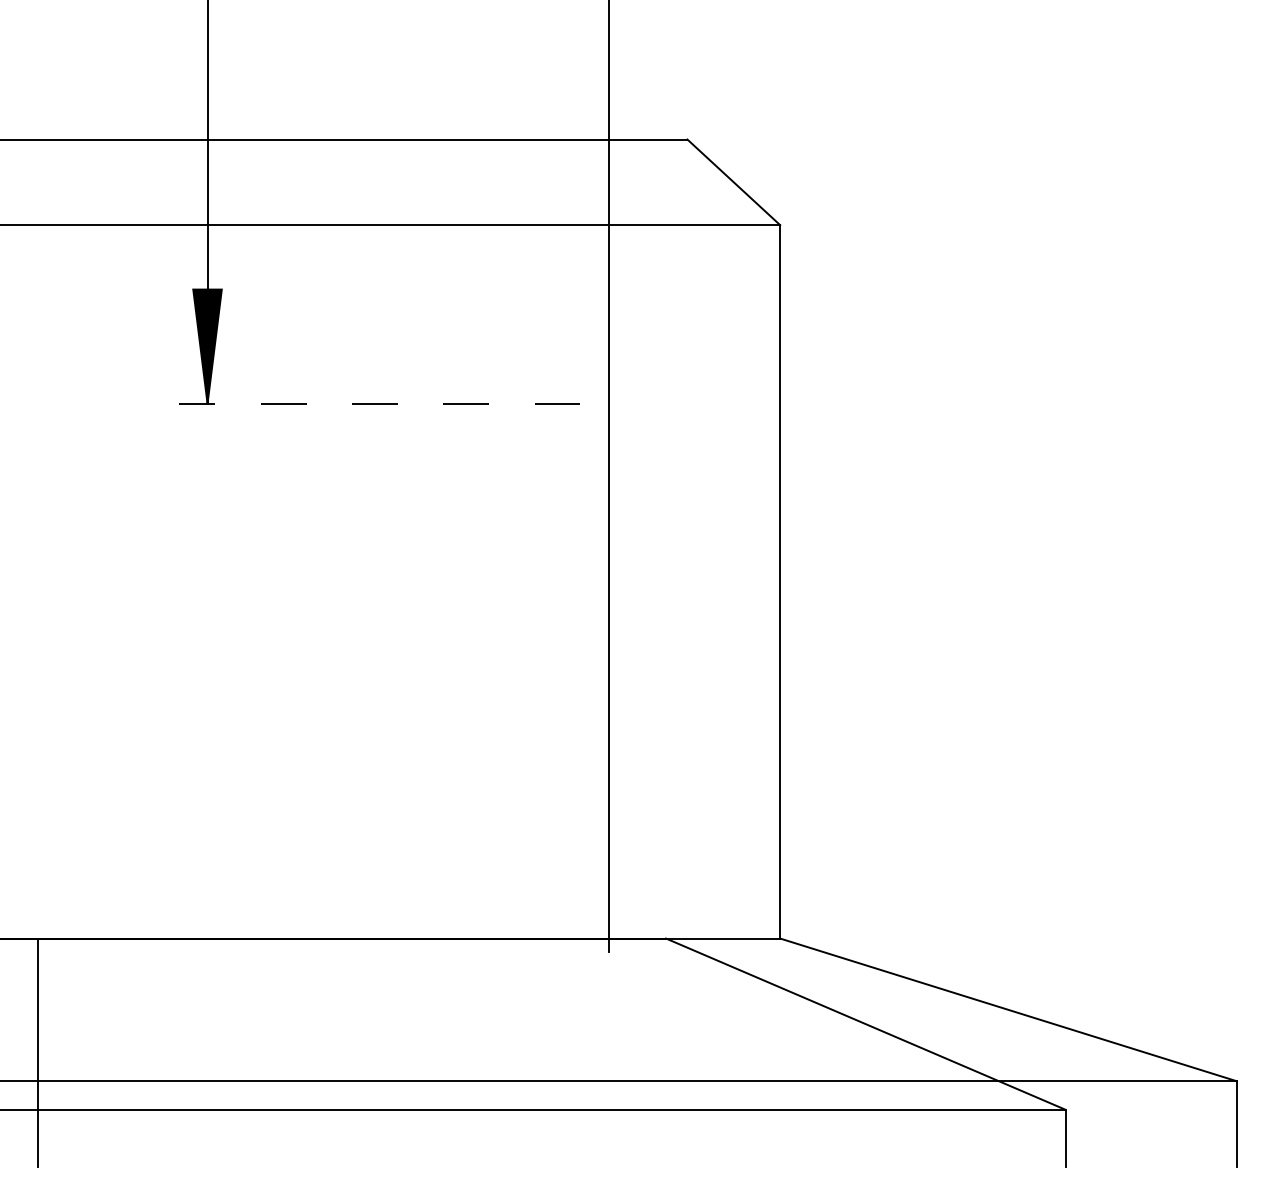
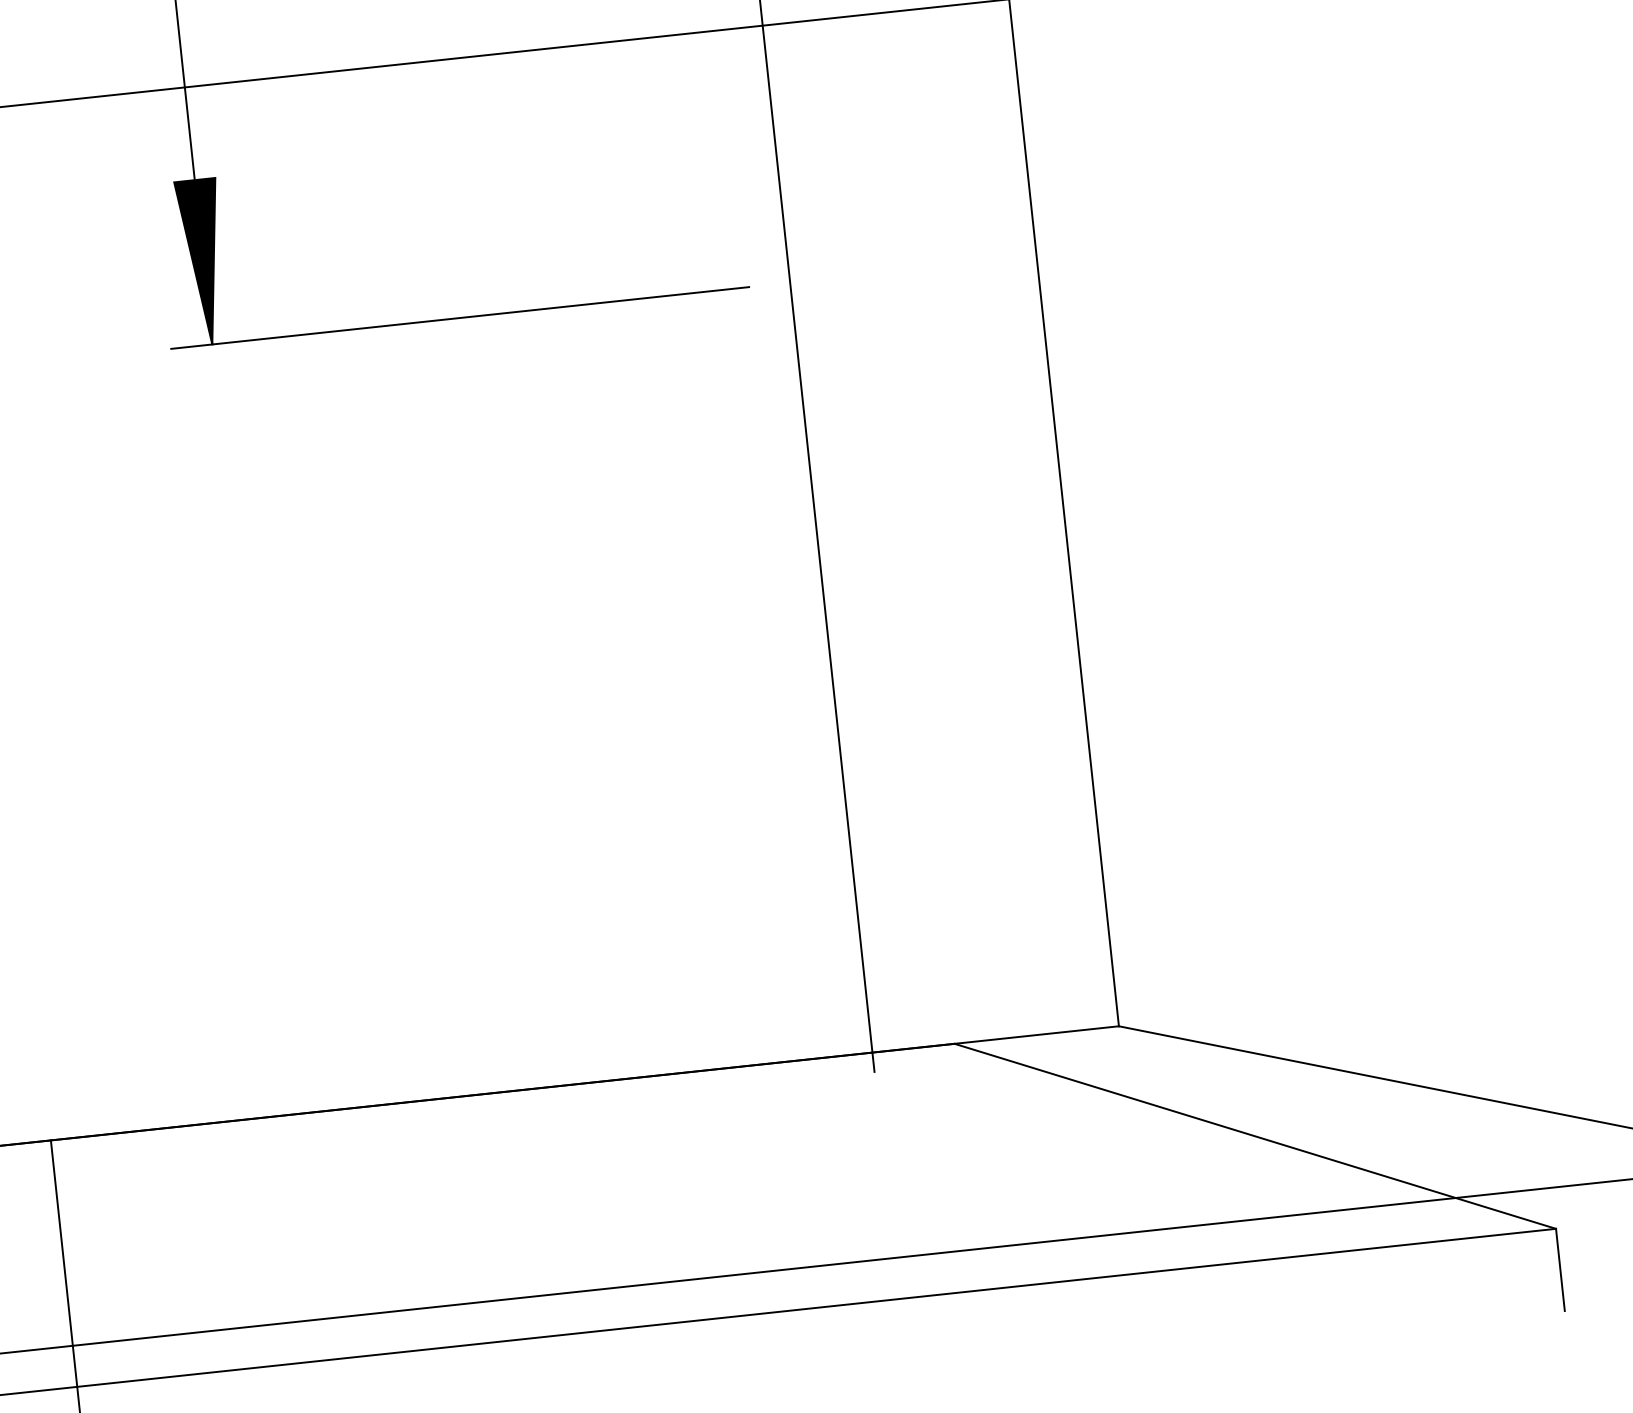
line: (379, 403) -> (459, 317), dashed -> solid

